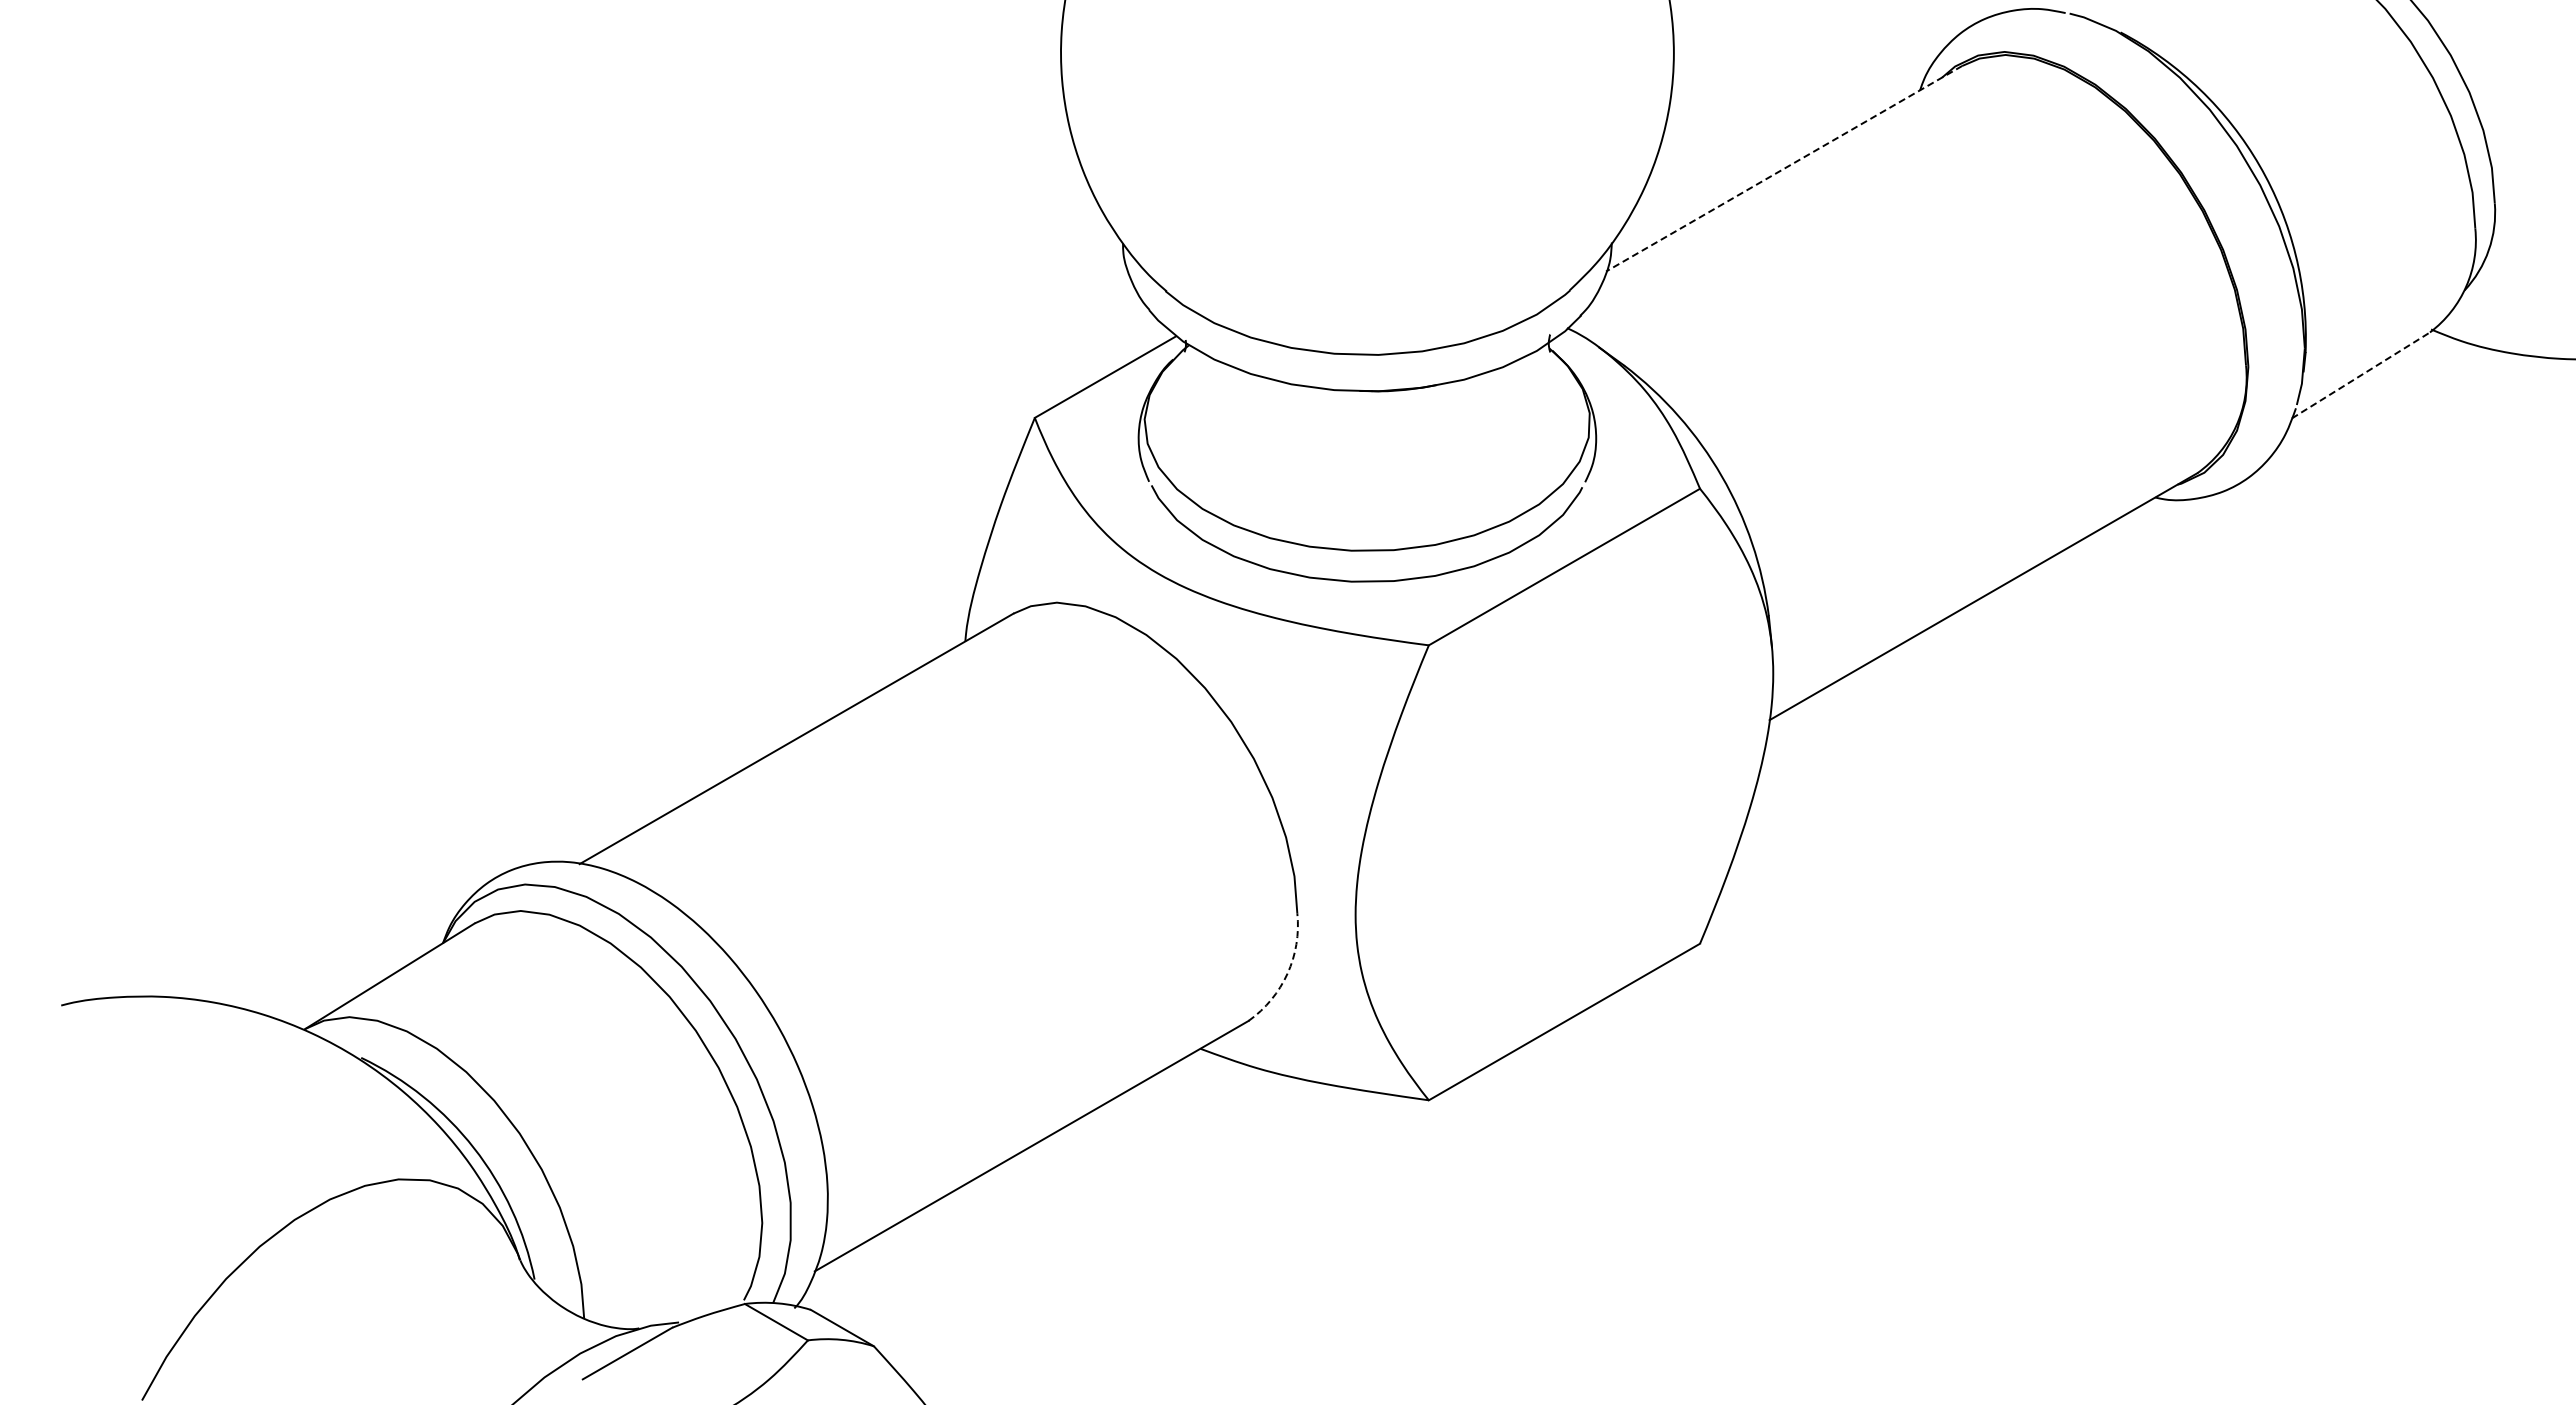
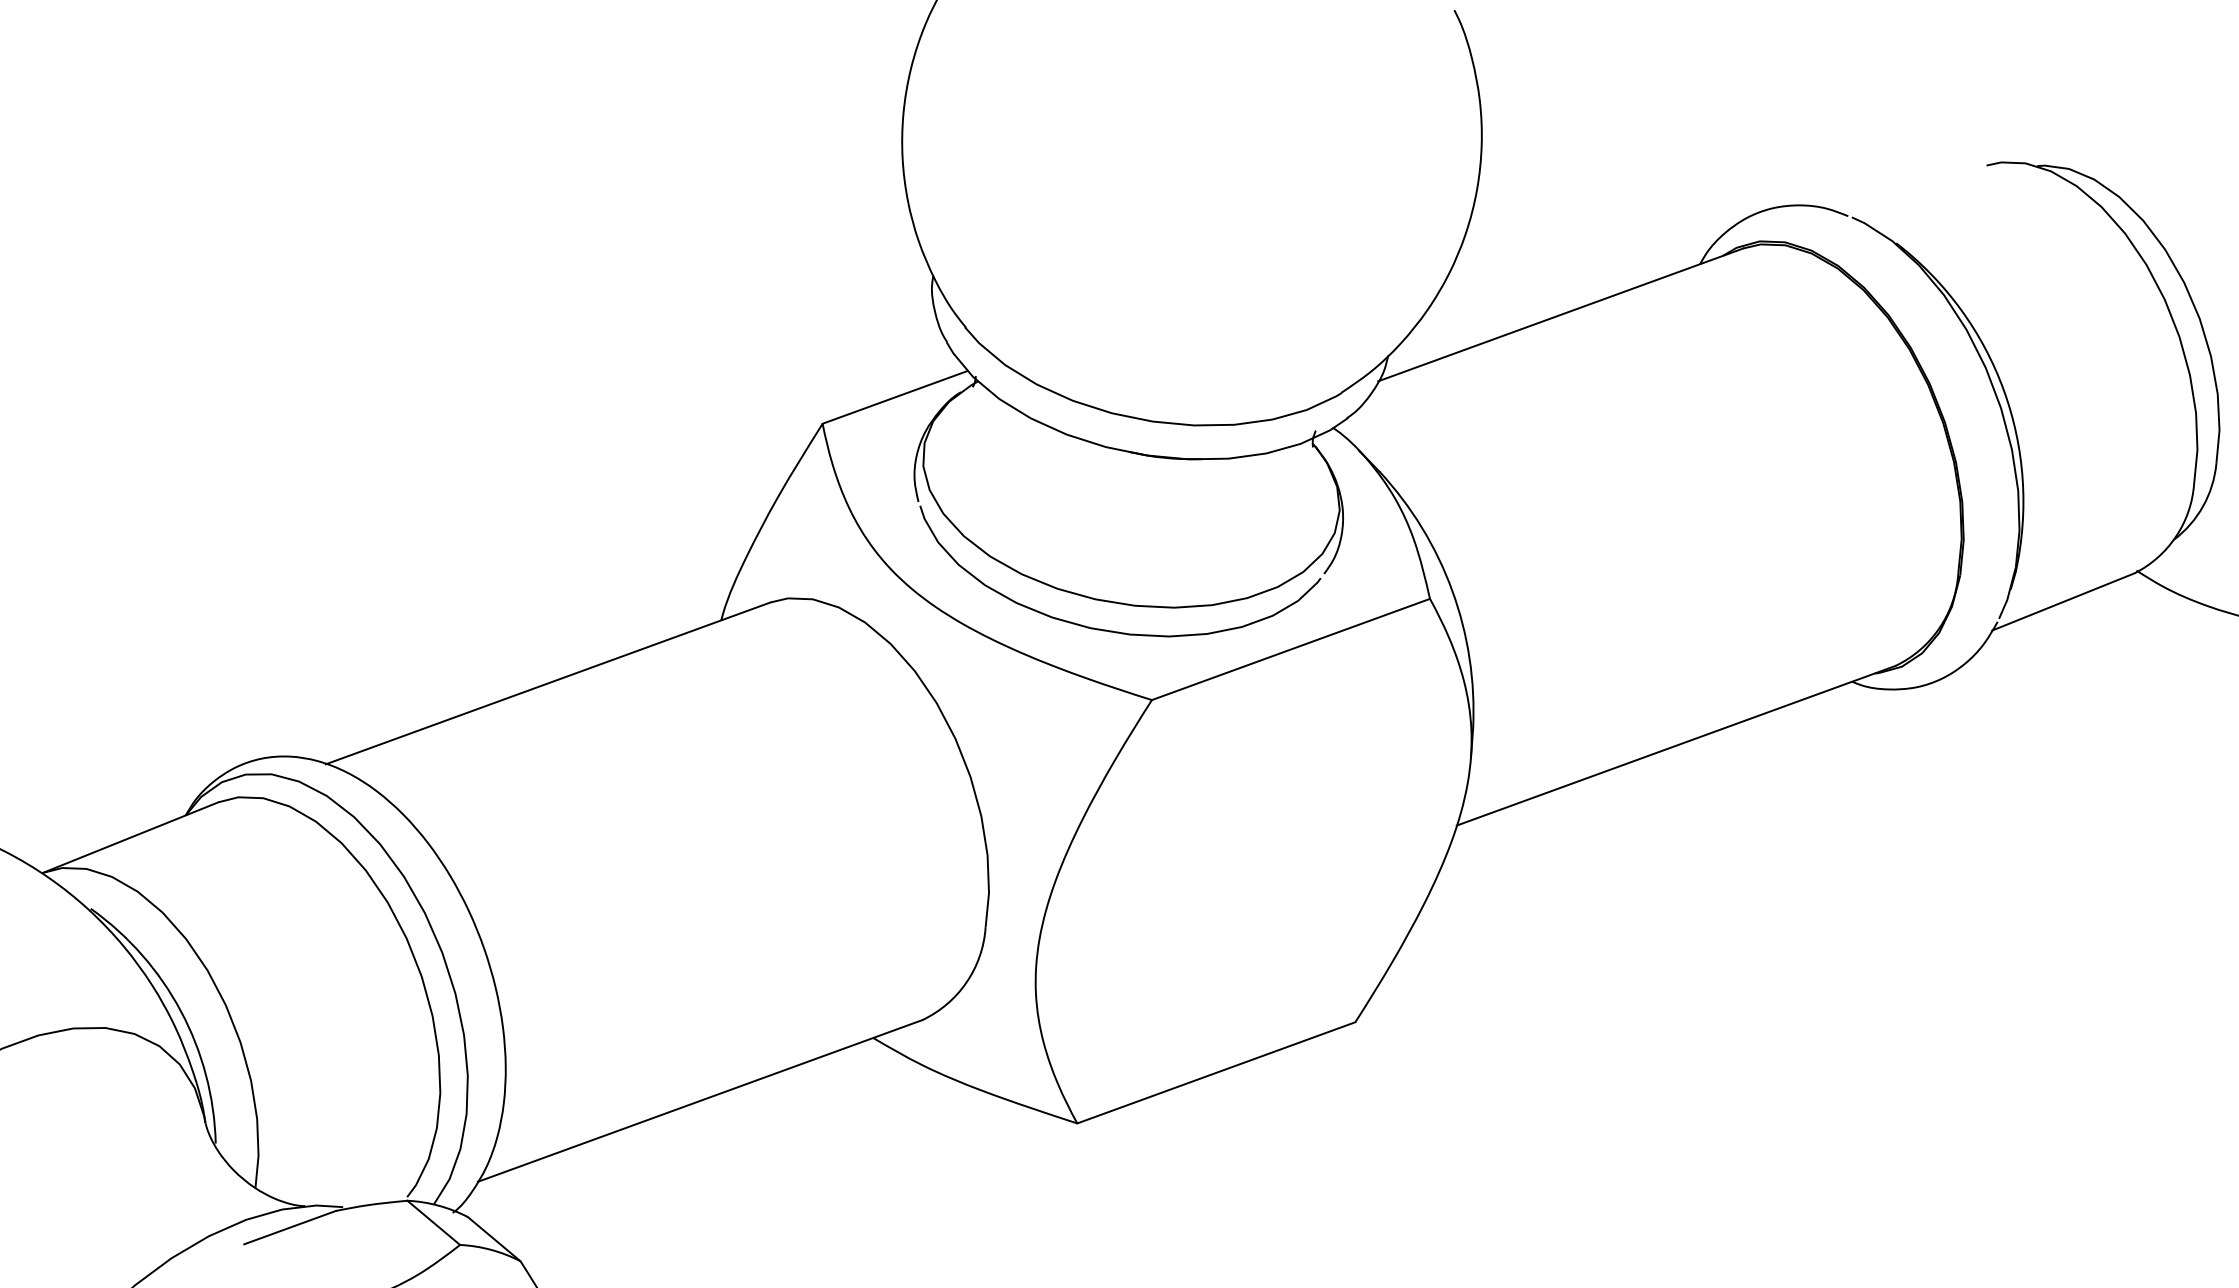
line: (1784, 168) -> (1561, 314), dashed -> solid
line: (2361, 375) -> (2064, 601), dashed -> solid
arc: (1287, 973) -> (966, 982), dashed -> solid

